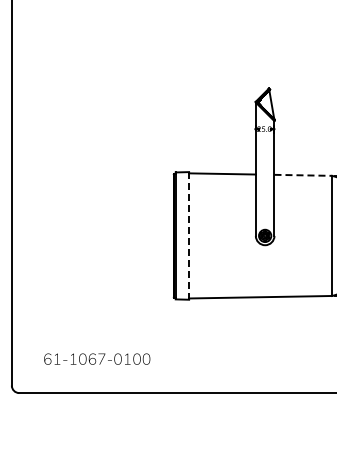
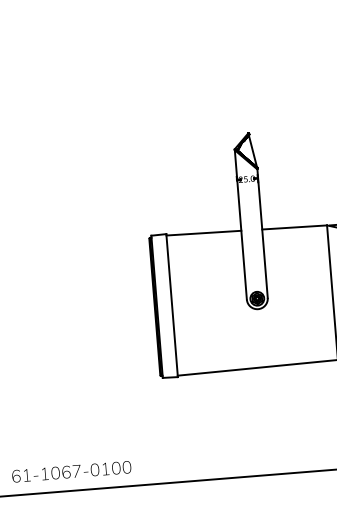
line: (303, 175) -> (294, 227), dashed -> solid
line: (189, 235) -> (172, 305), dashed -> solid
text: (97, 358) -> (71, 471), moved

